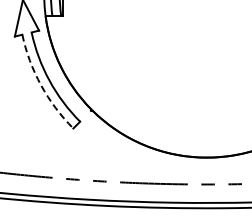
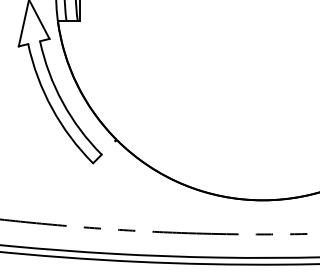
arc: (41, 85) -> (52, 108), dashed -> solid

